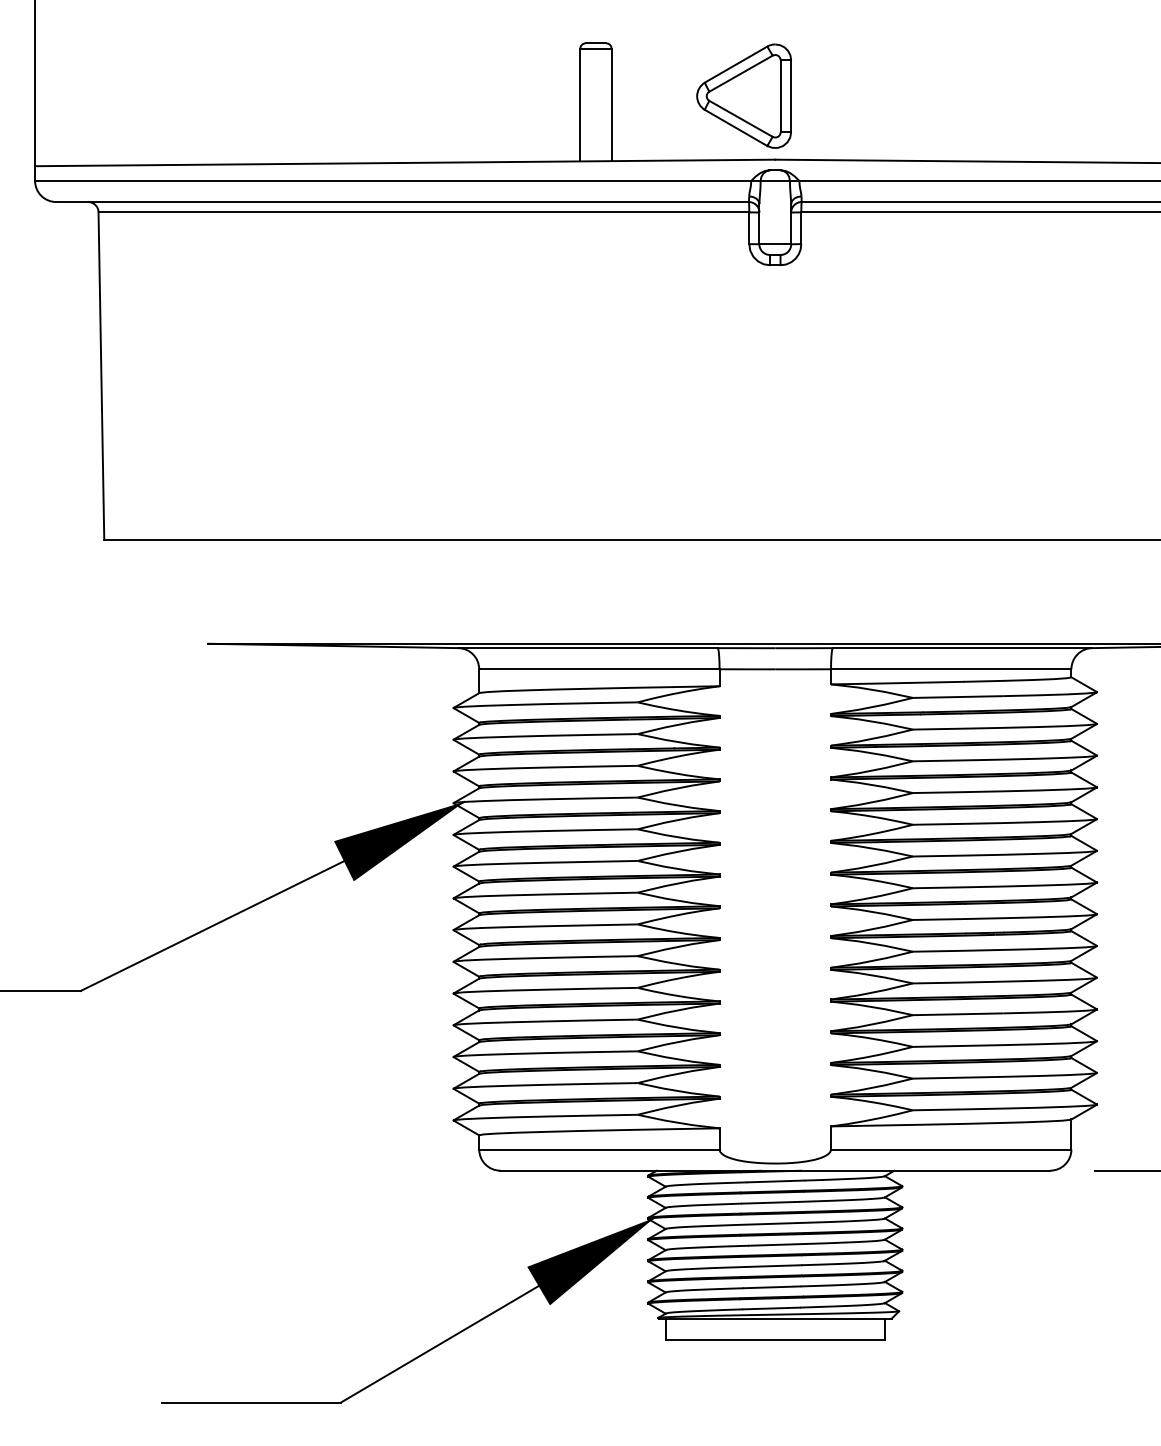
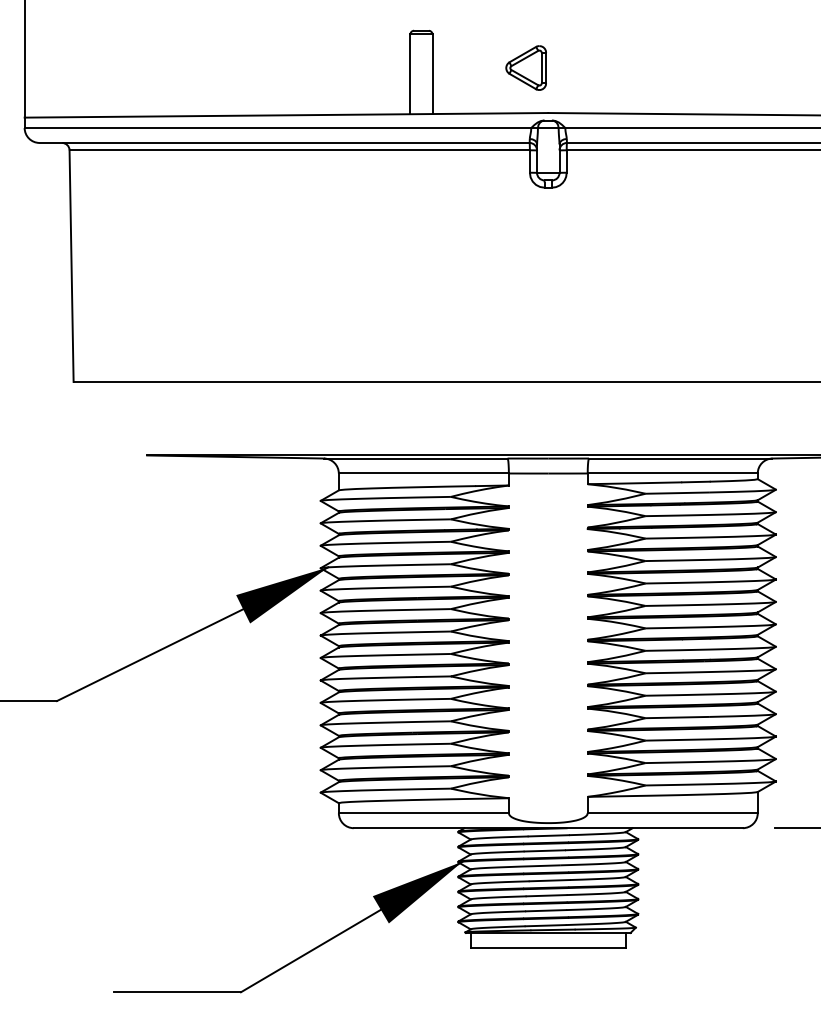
part: (743, 95) -> (525, 67), size x0.6

